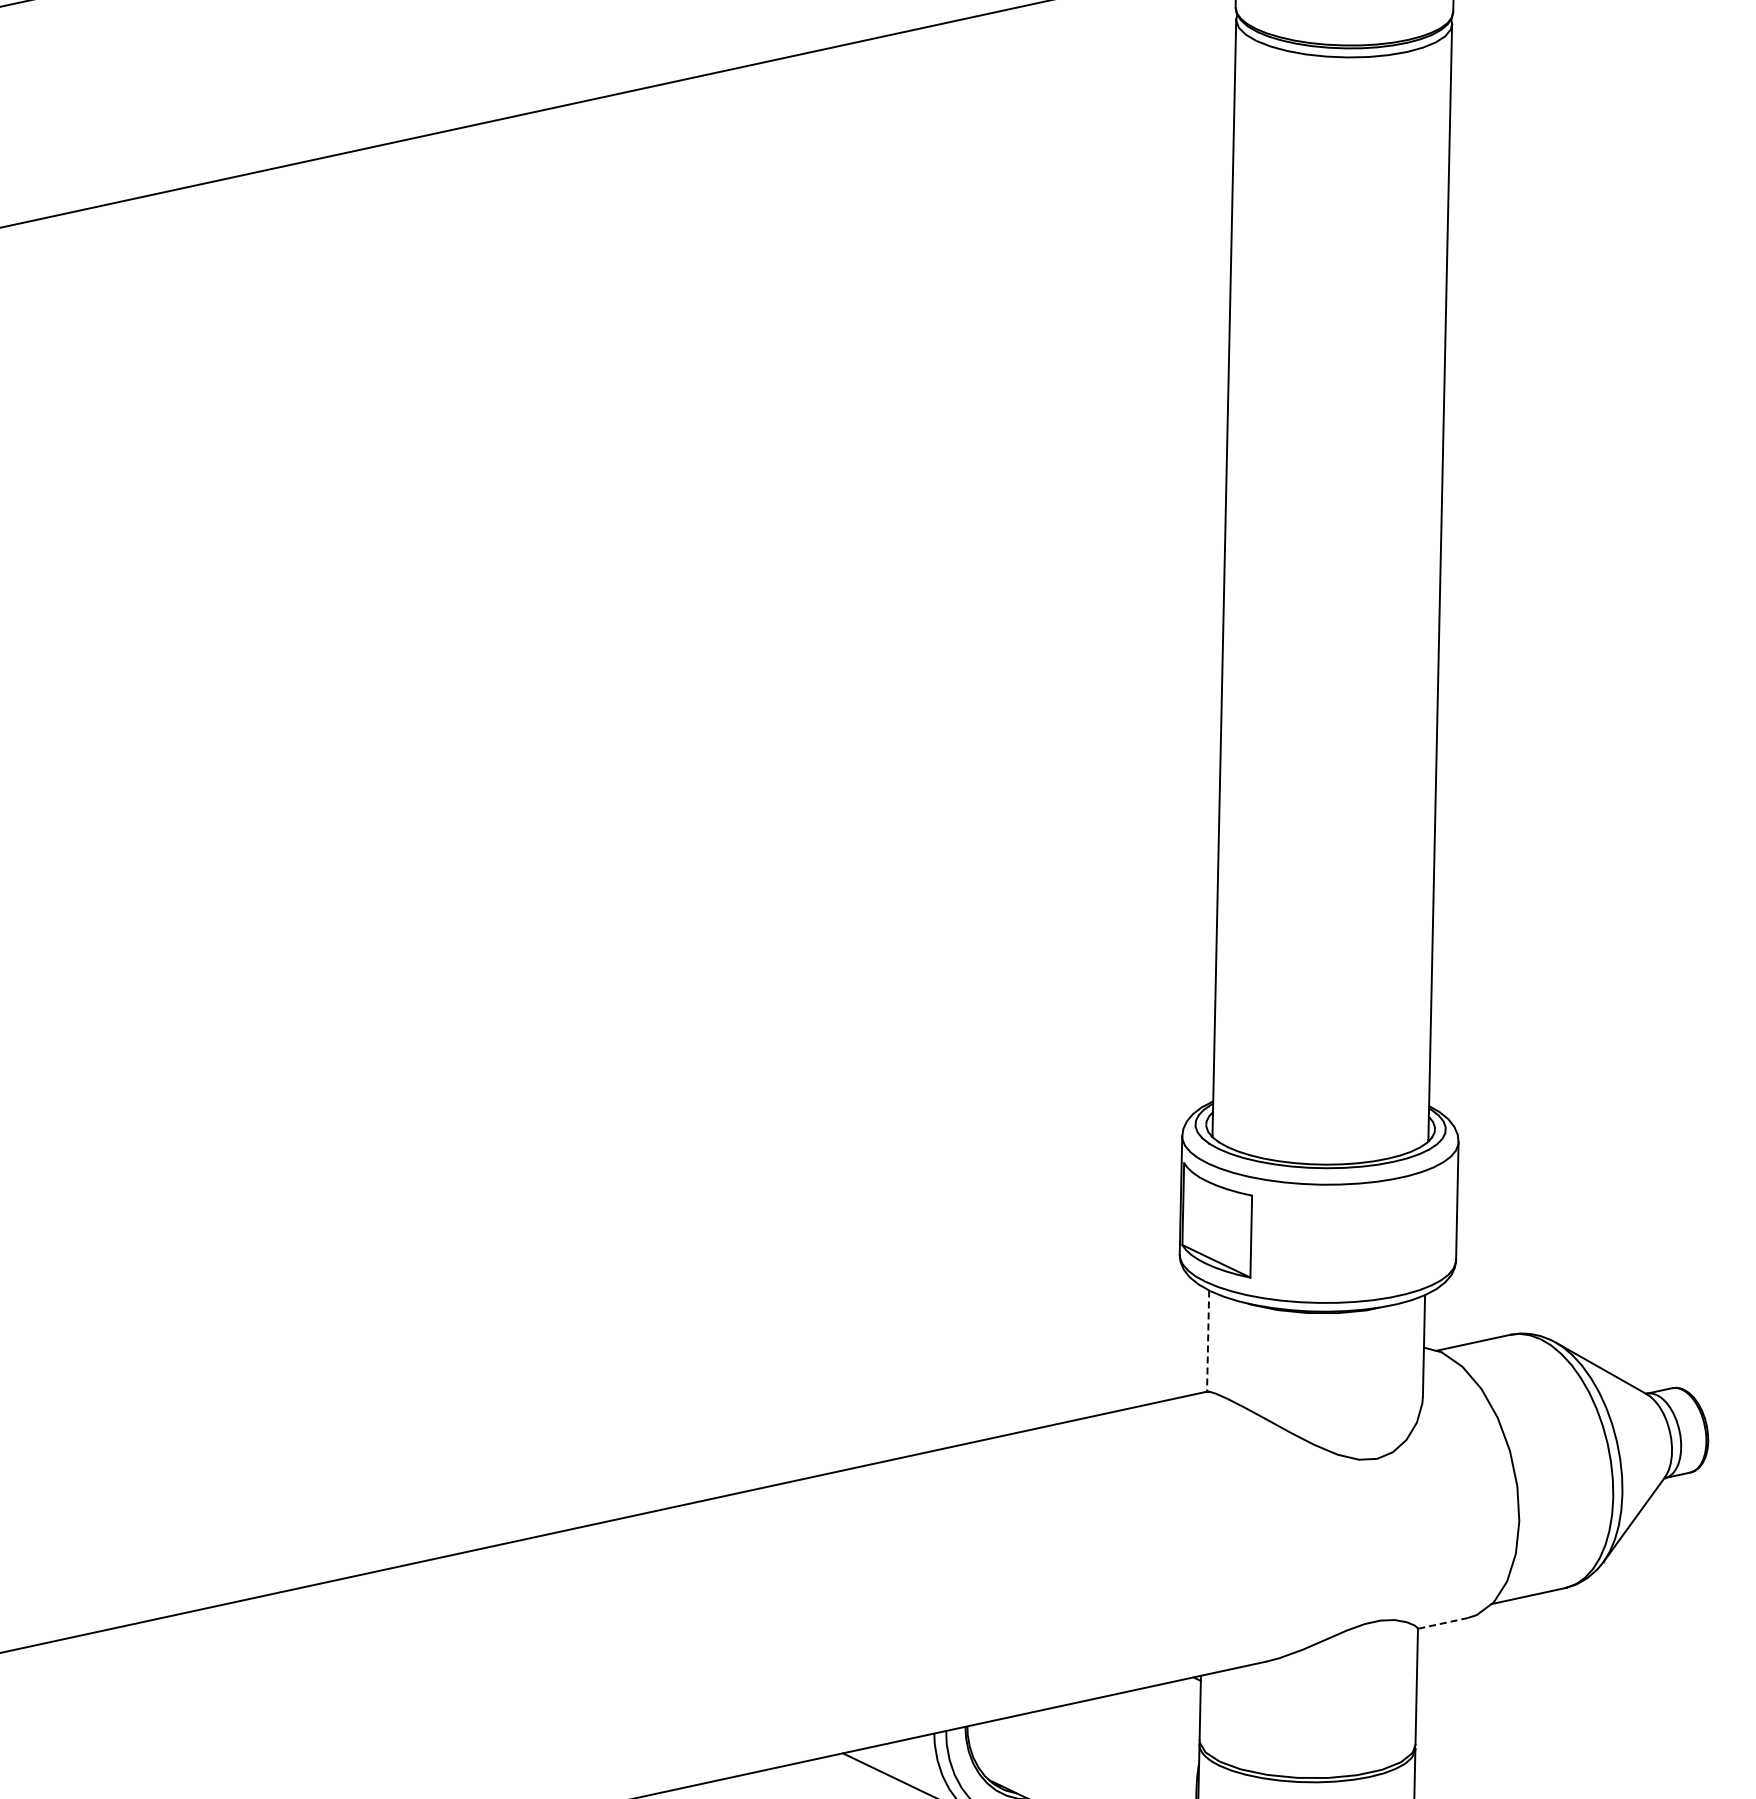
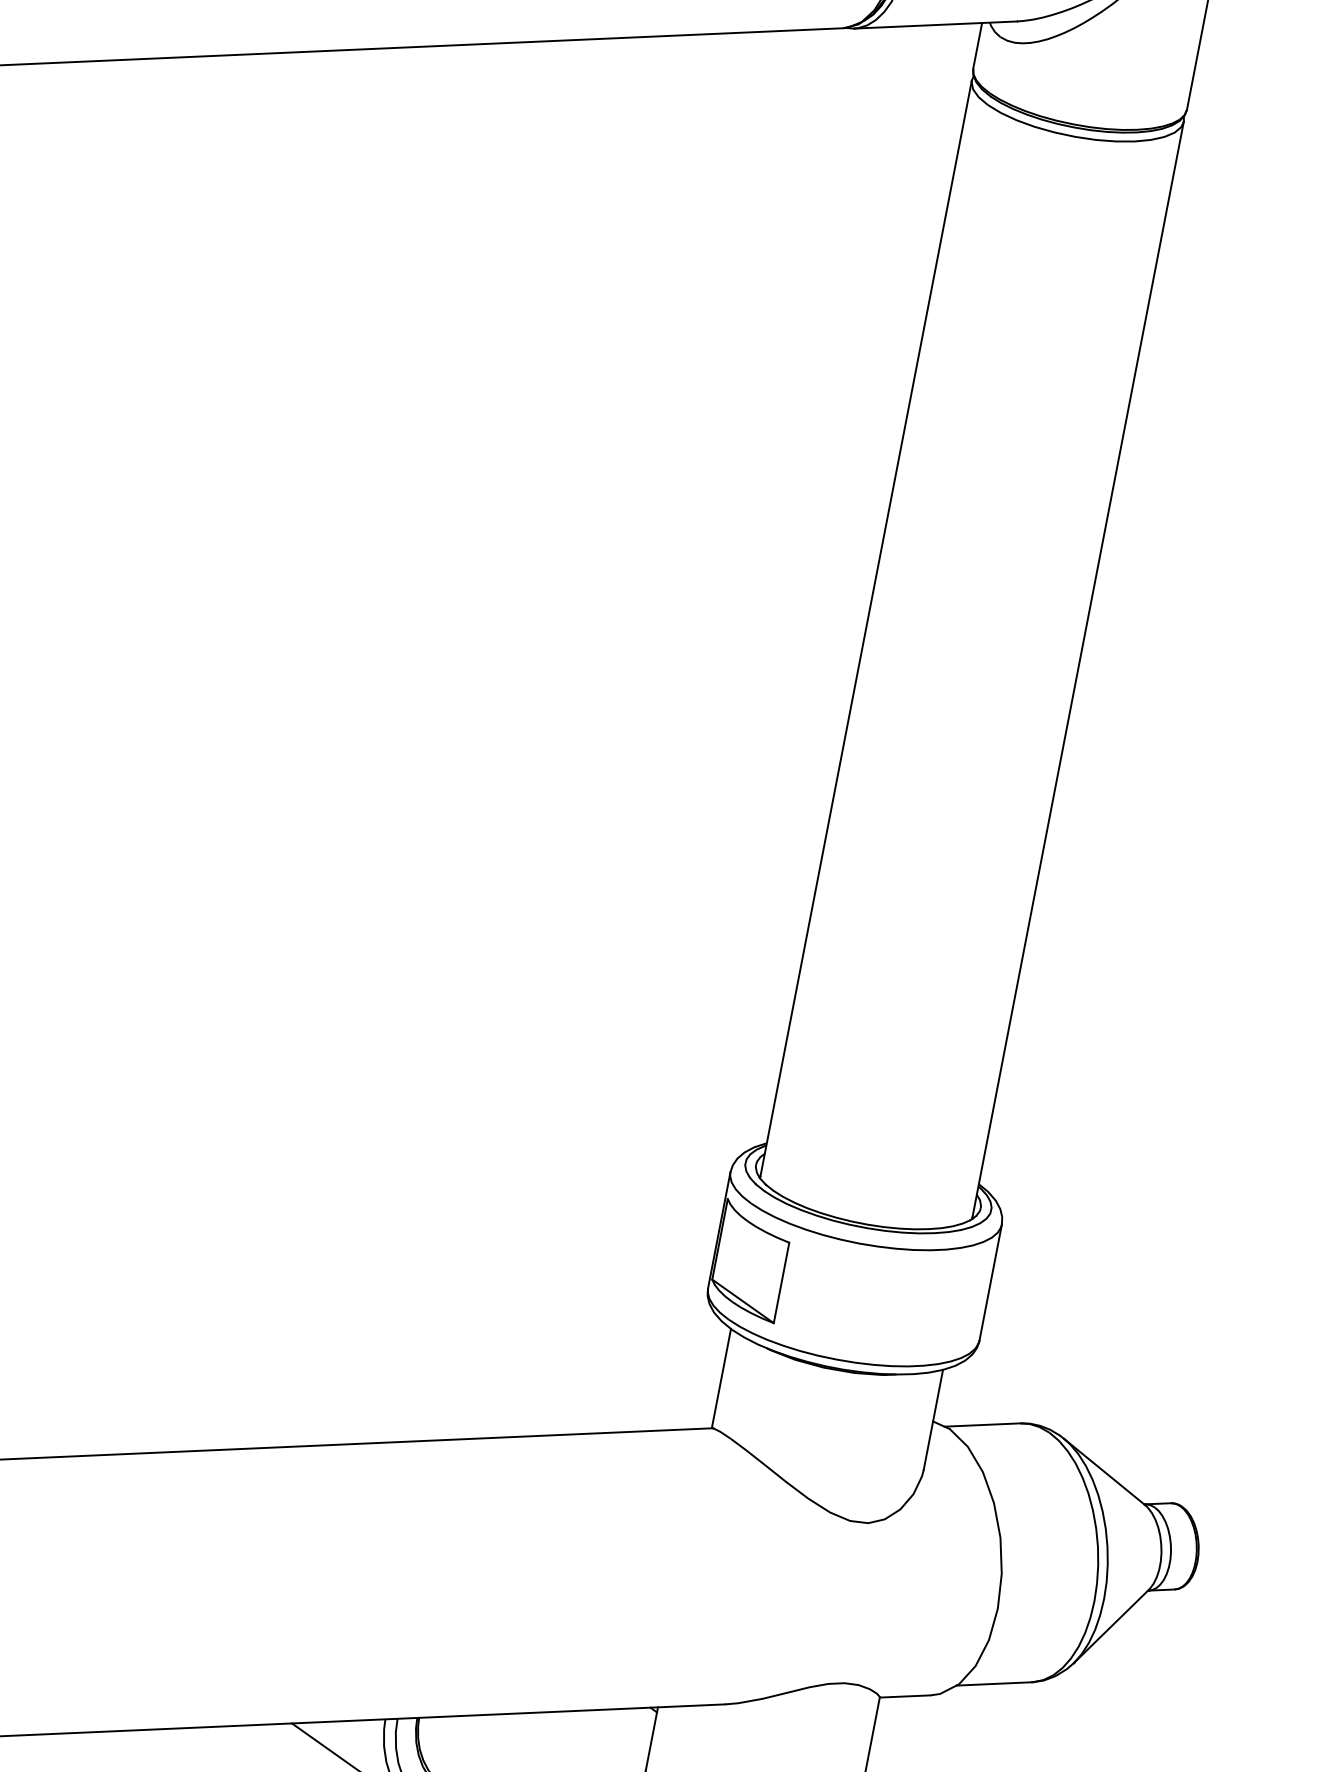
line: (1208, 1341) -> (721, 1379), dashed -> solid
line: (1443, 1623) -> (905, 1696), dashed -> solid

